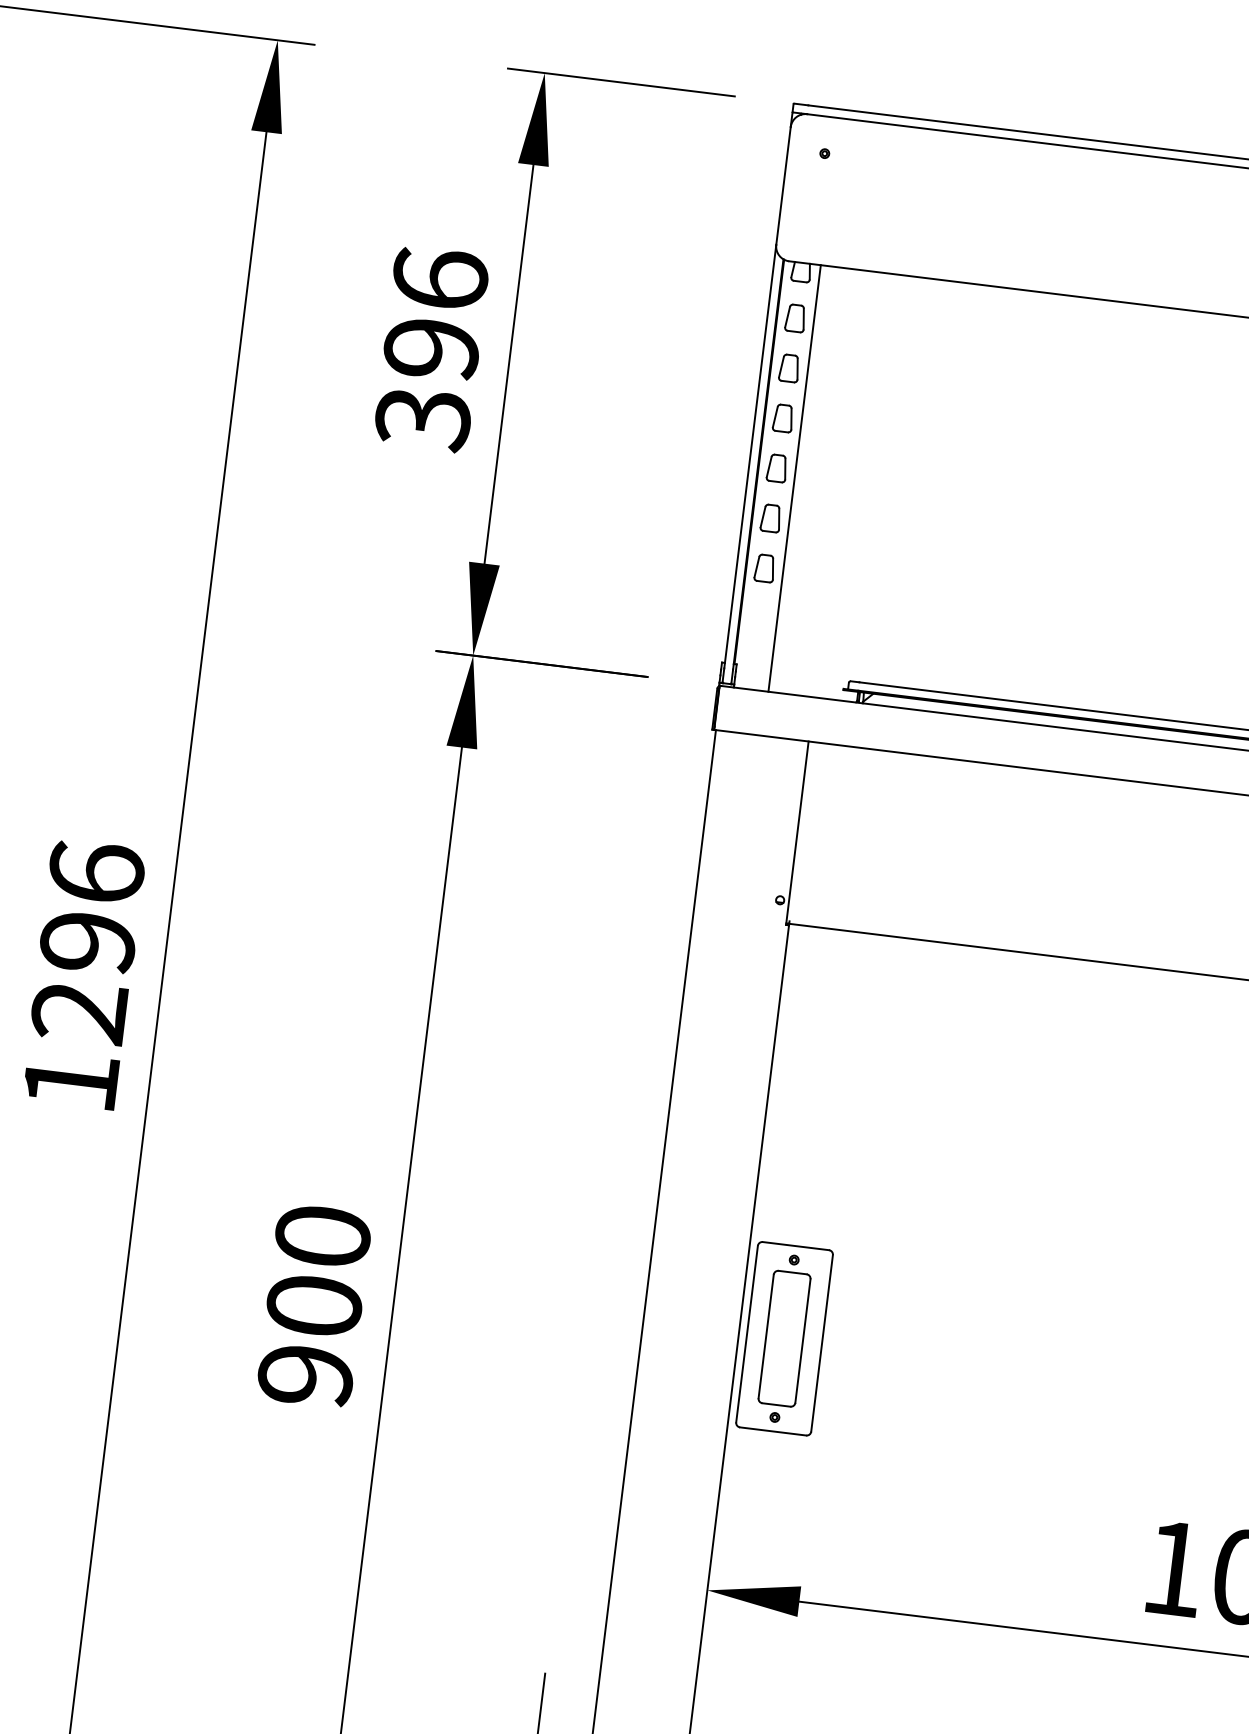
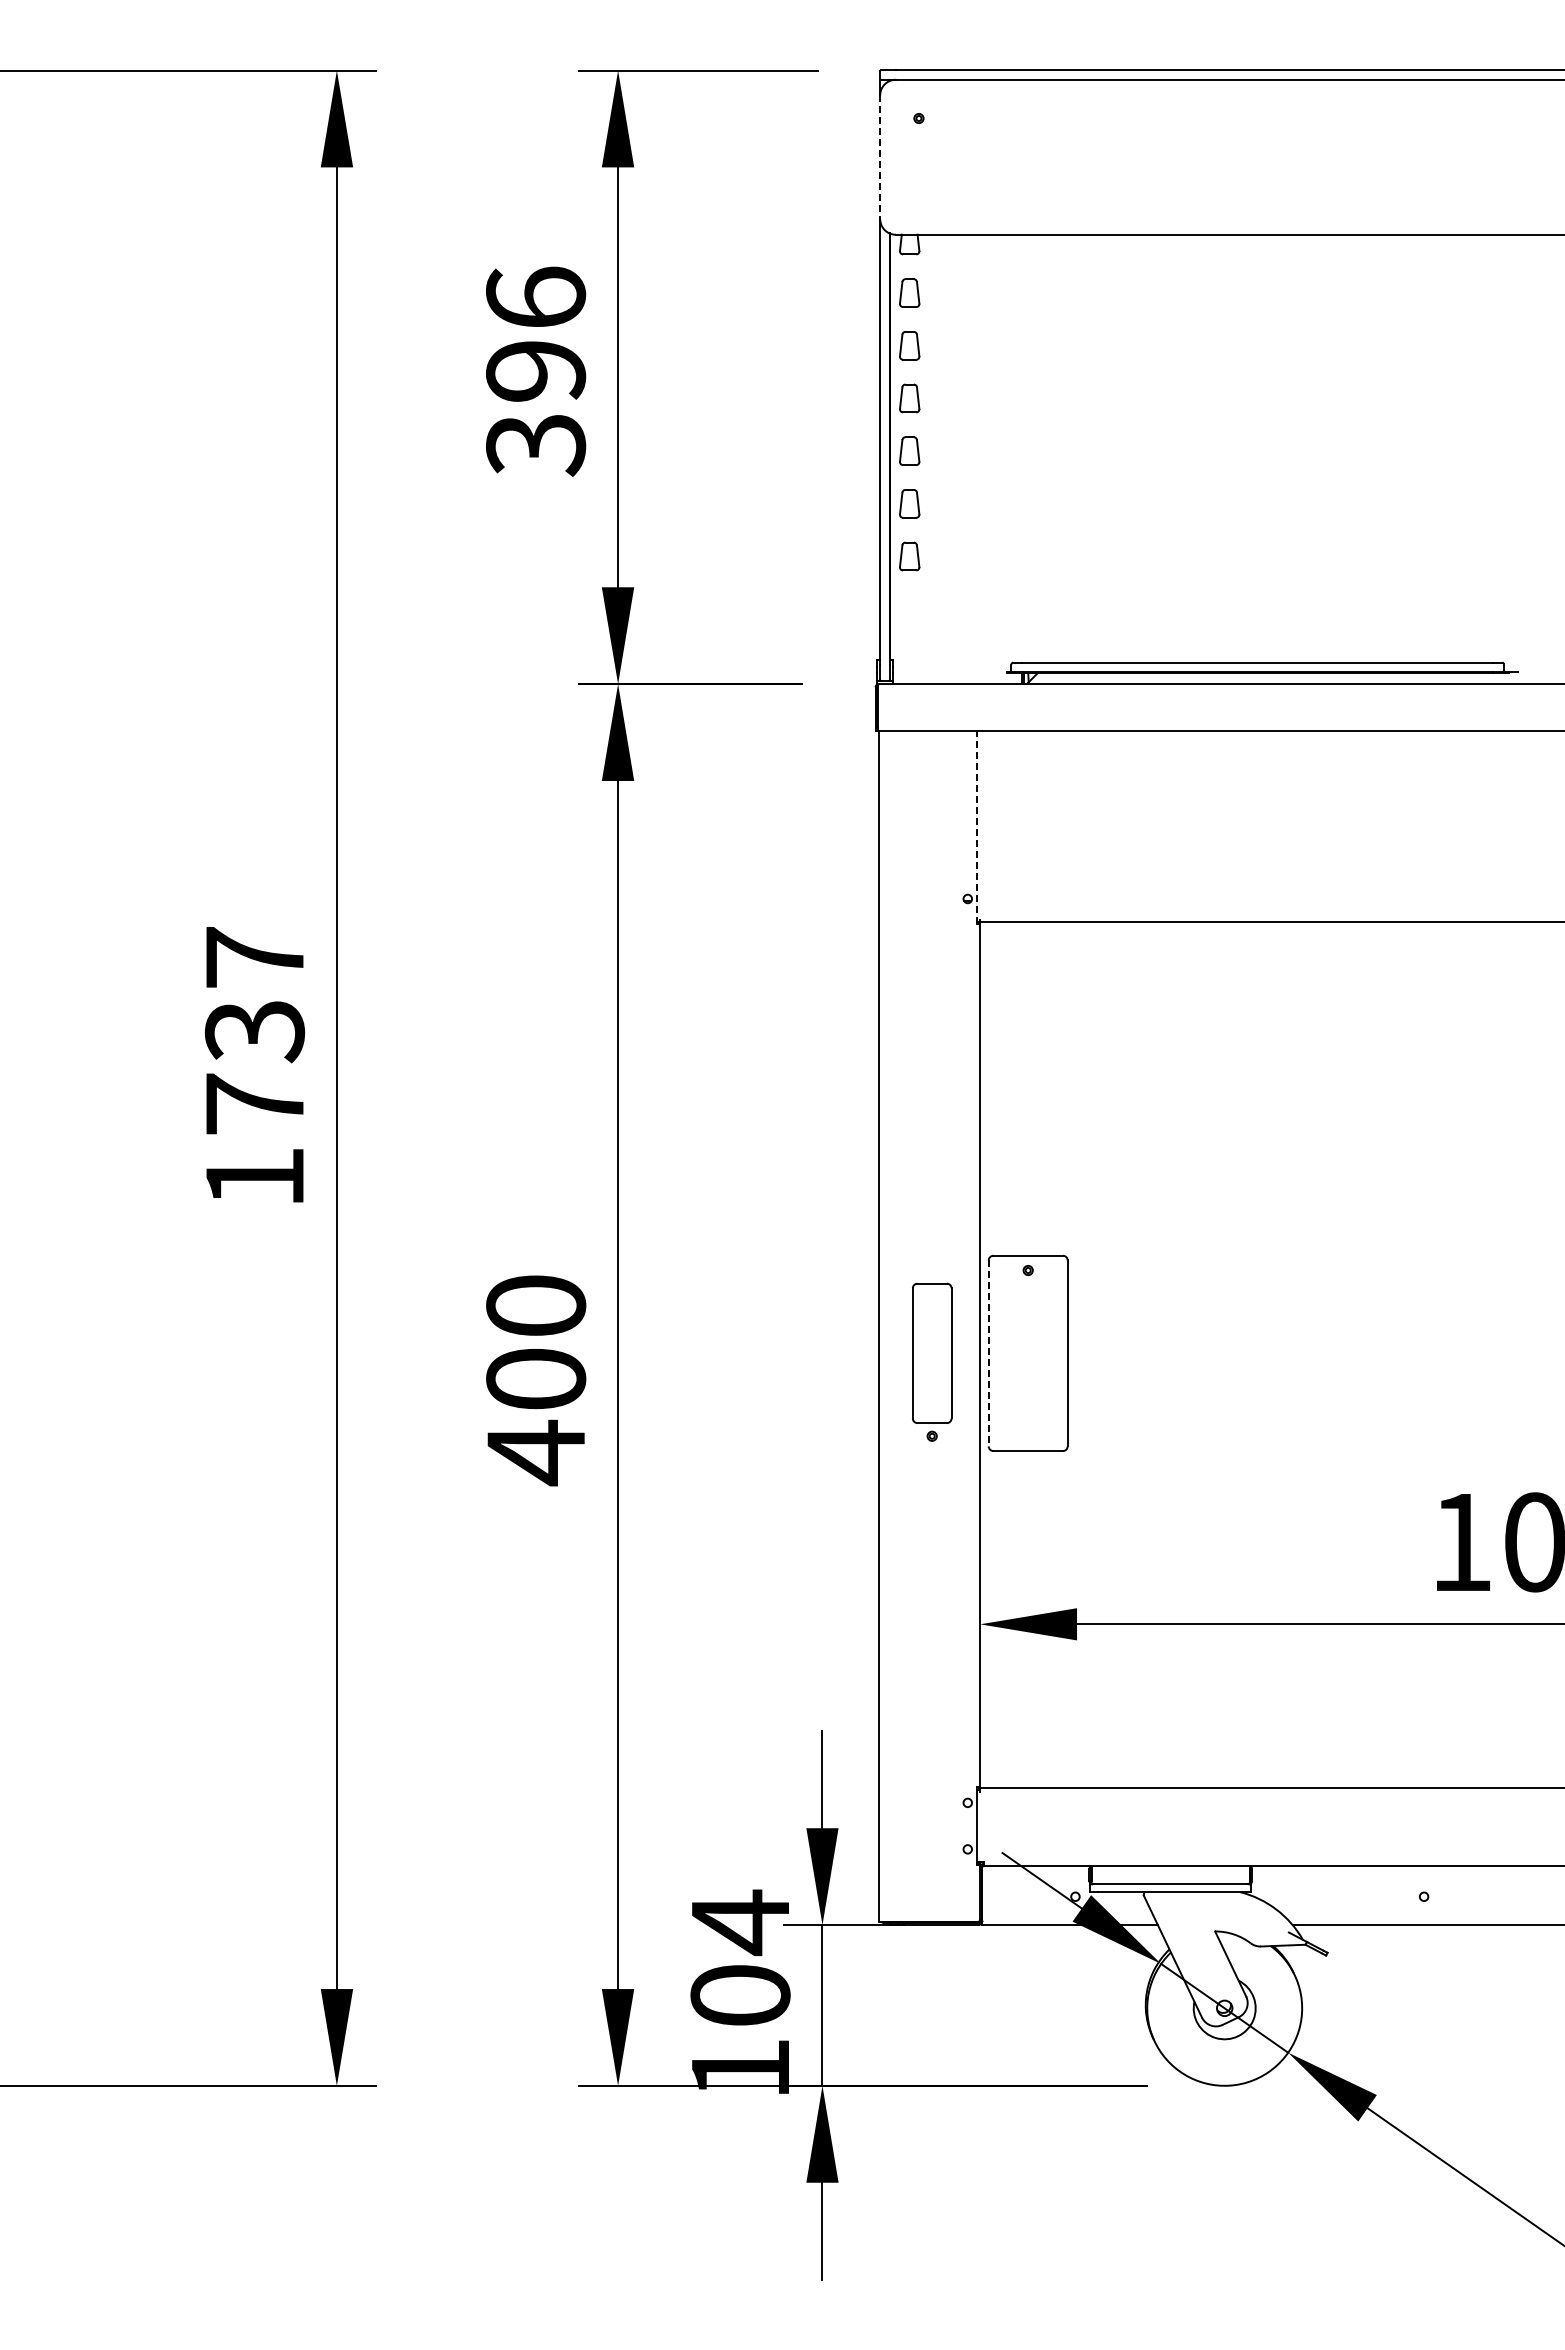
line: (783, 186) -> (880, 157), solid -> dashed
line: (795, 478) -> (929, 459), removed
line: (797, 833) -> (977, 827), solid -> dashed
text: (87, 942) -> (254, 1030), 1296 -> 1737
line: (746, 1334) -> (988, 1353), solid -> dashed
part: (783, 1346) -> (932, 1361), moved
text: (306, 1375) -> (536, 1452), 900 -> 400

